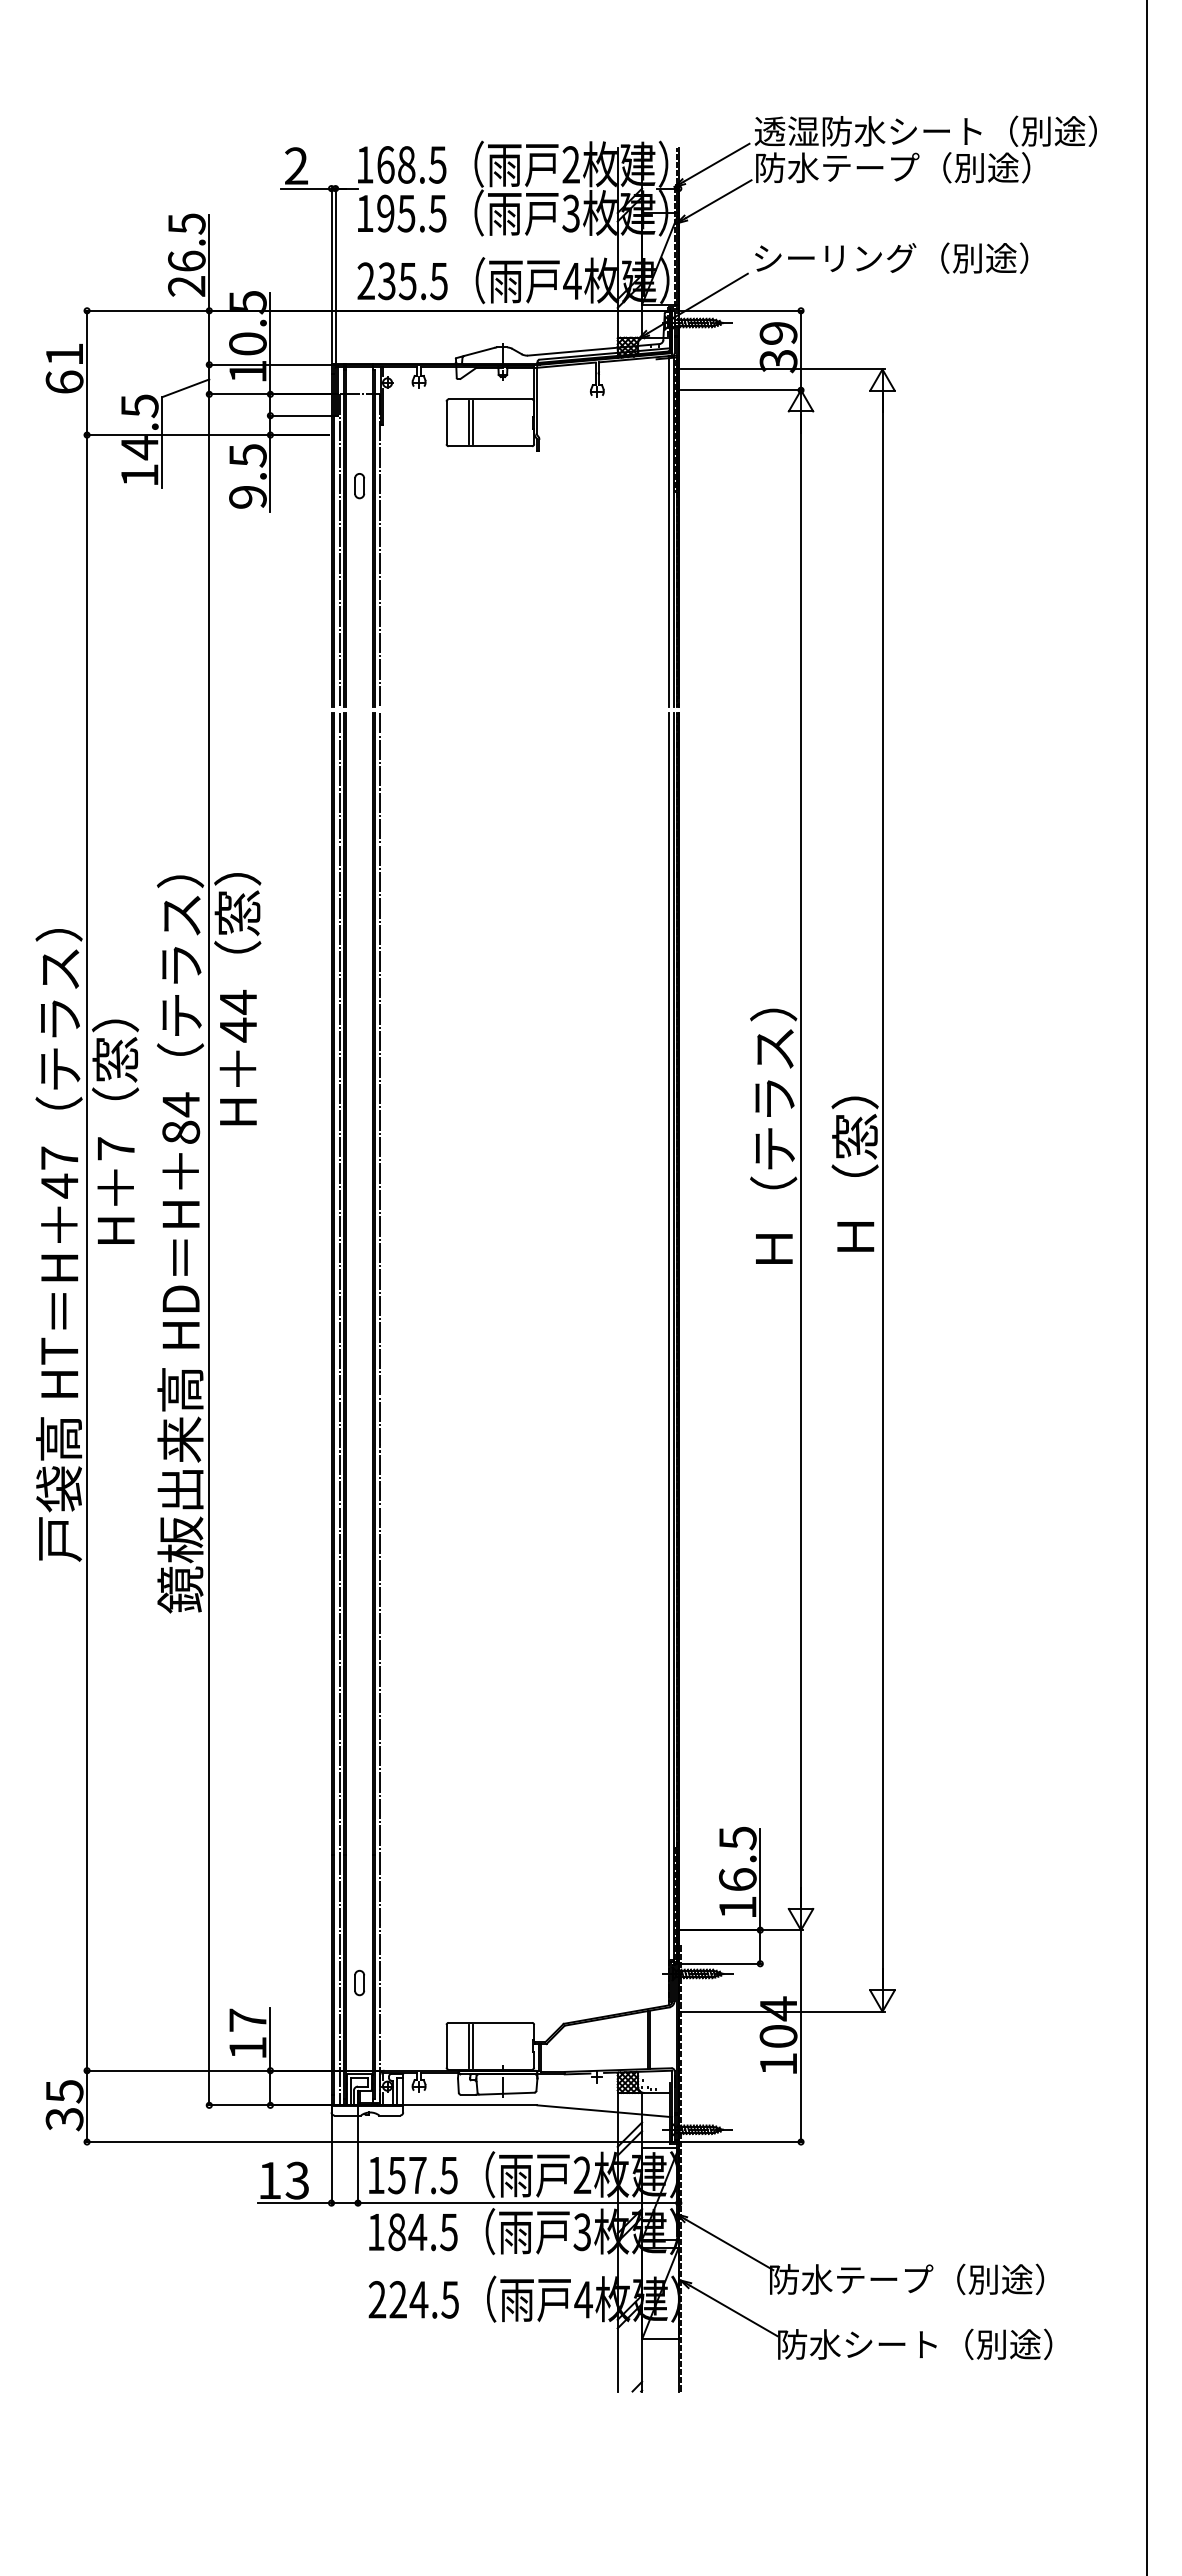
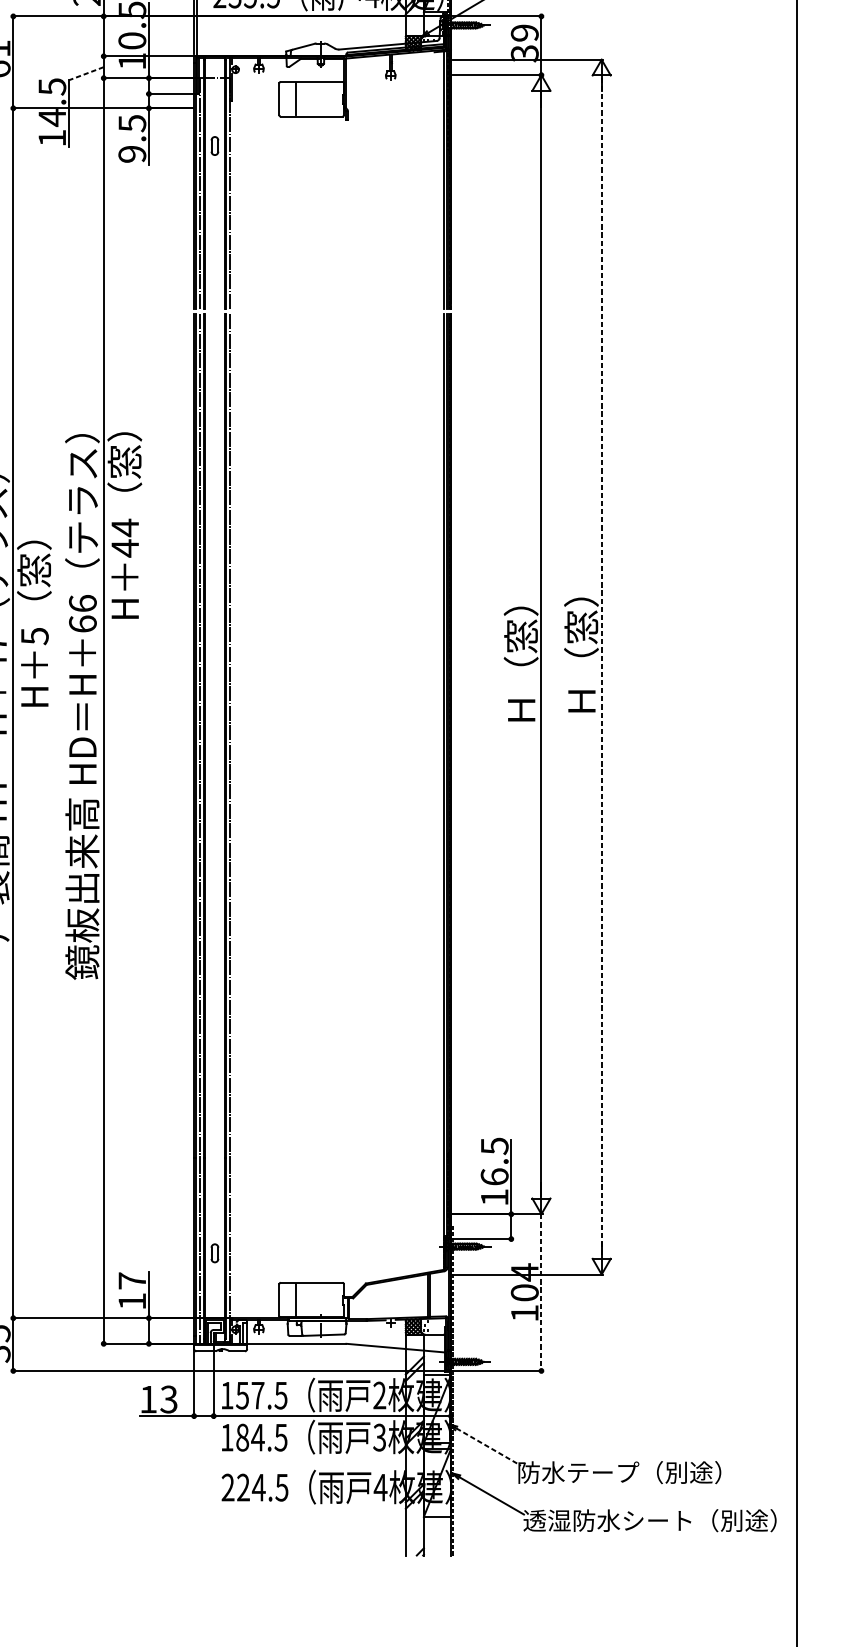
line: (185, 388) -> (86, 73), solid -> dashed
line: (473, 422) -> (299, 99), removed
text: (773, 1089) -> (521, 592), Ｈ（テラス） -> Ｈ（窓）
text: (181, 1117) -> (83, 613), 84 -> 66
text: (116, 1149) -> (35, 636), 7 -> 5
line: (882, 1190) -> (601, 667), solid -> dashed
line: (801, 2036) -> (541, 1292), solid -> dashed
line: (473, 2045) -> (299, 1299), removed
line: (730, 2245) -> (489, 1447), solid -> dashed
text: (947, 2344) -> (649, 1520), 防水シート（別途） -> 透湿防水シート（別途）

